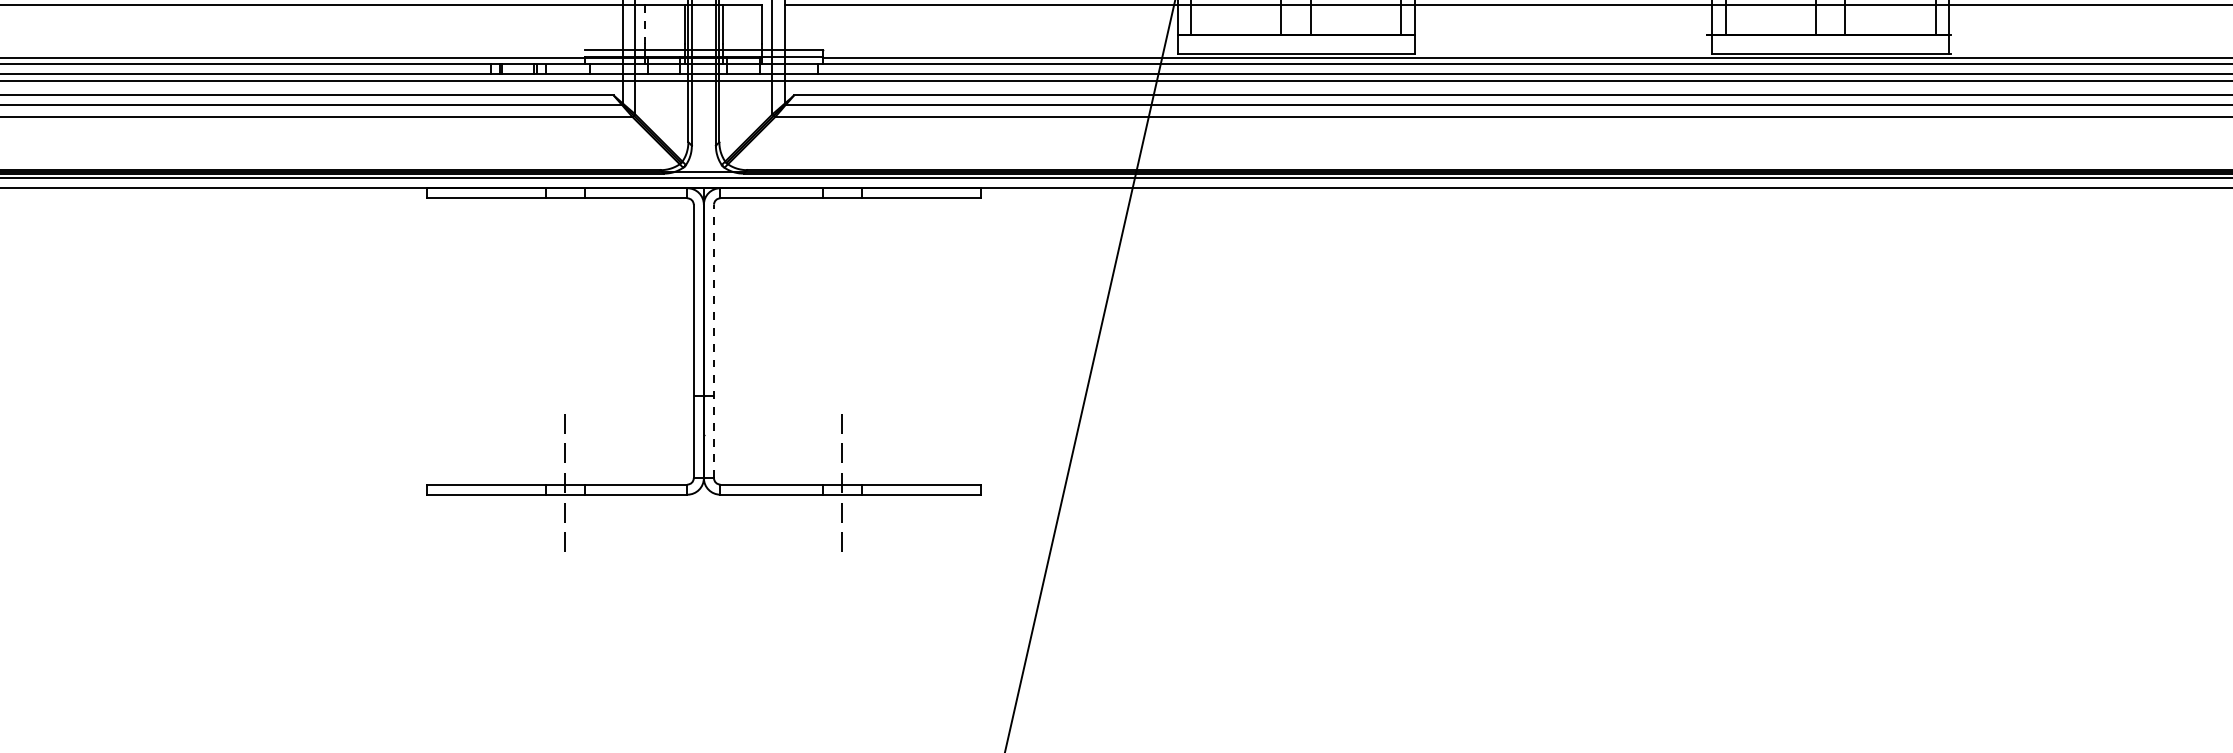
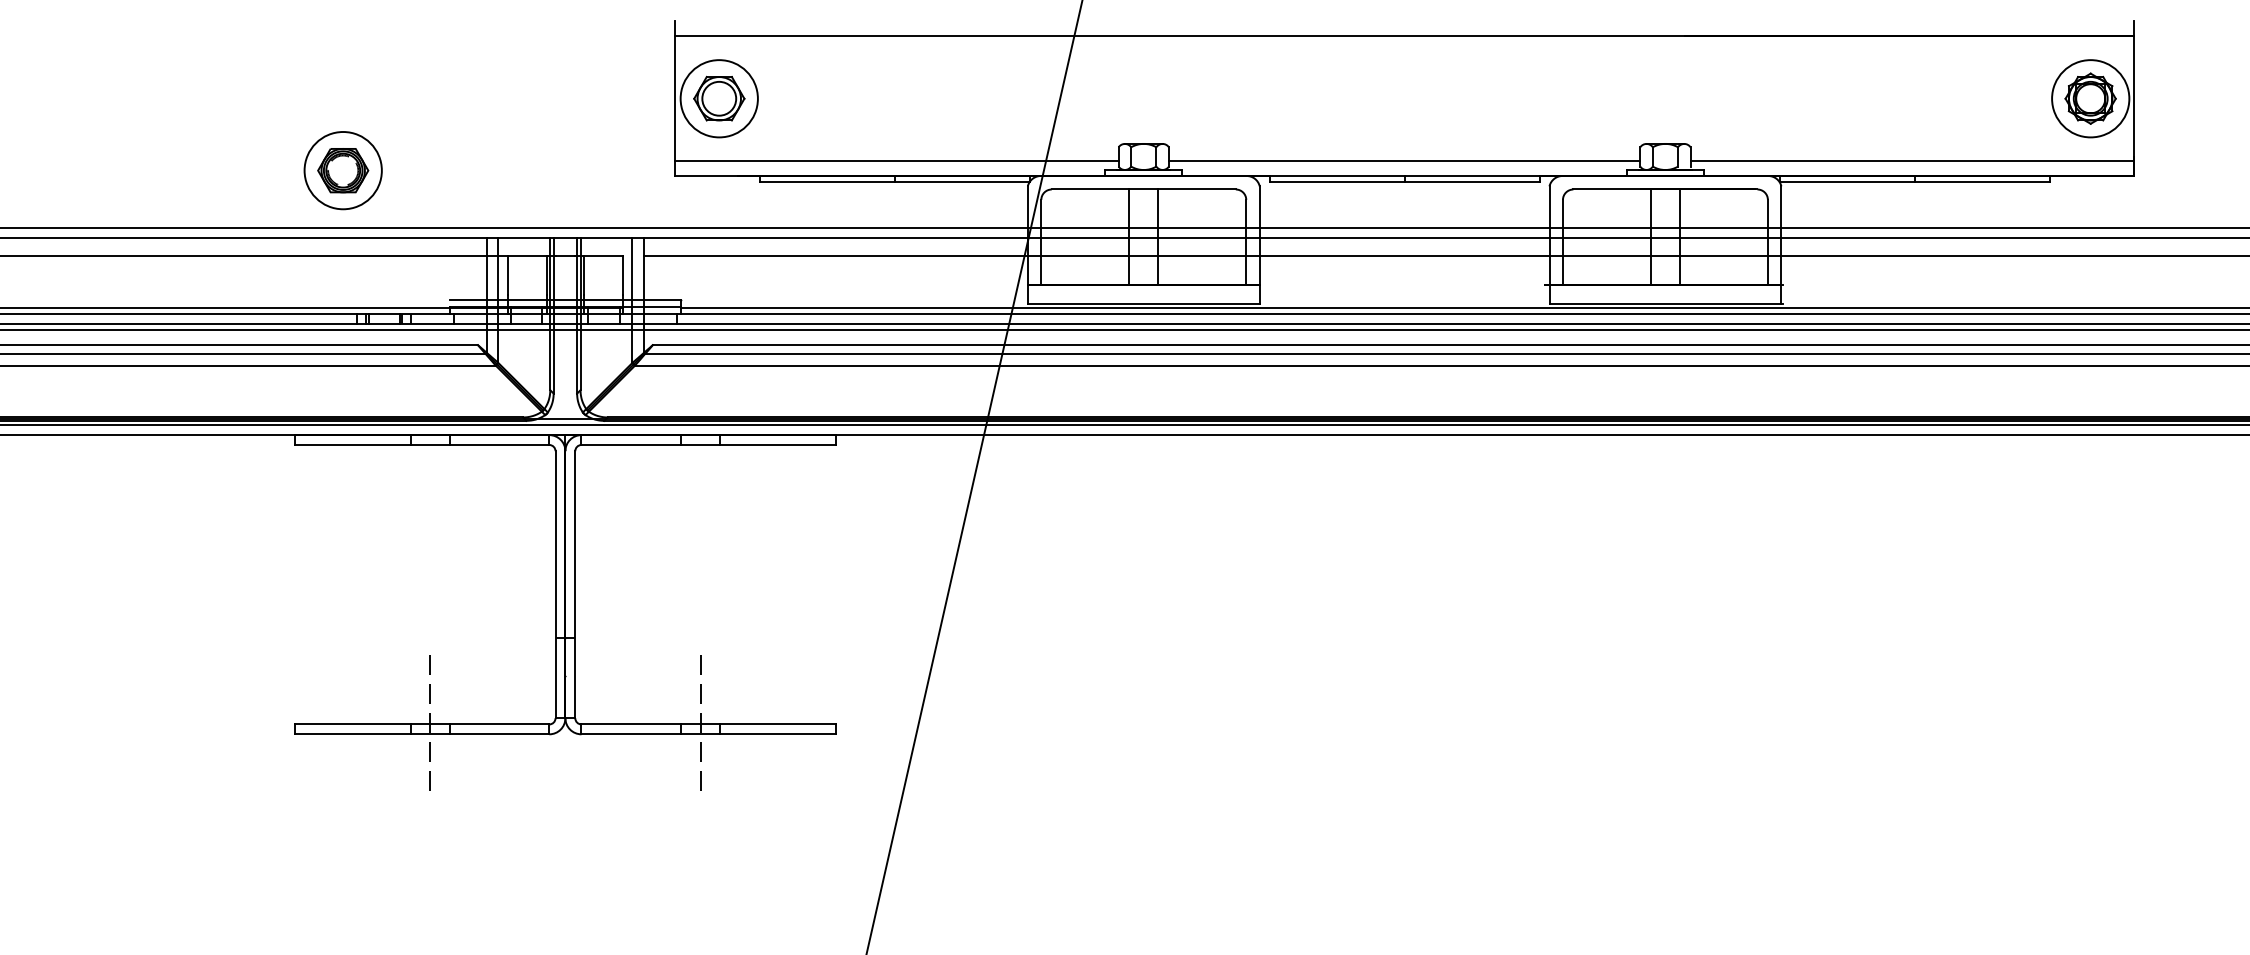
line: (645, 24) -> (508, 275), dashed -> solid
line: (714, 341) -> (575, 584), dashed -> solid

